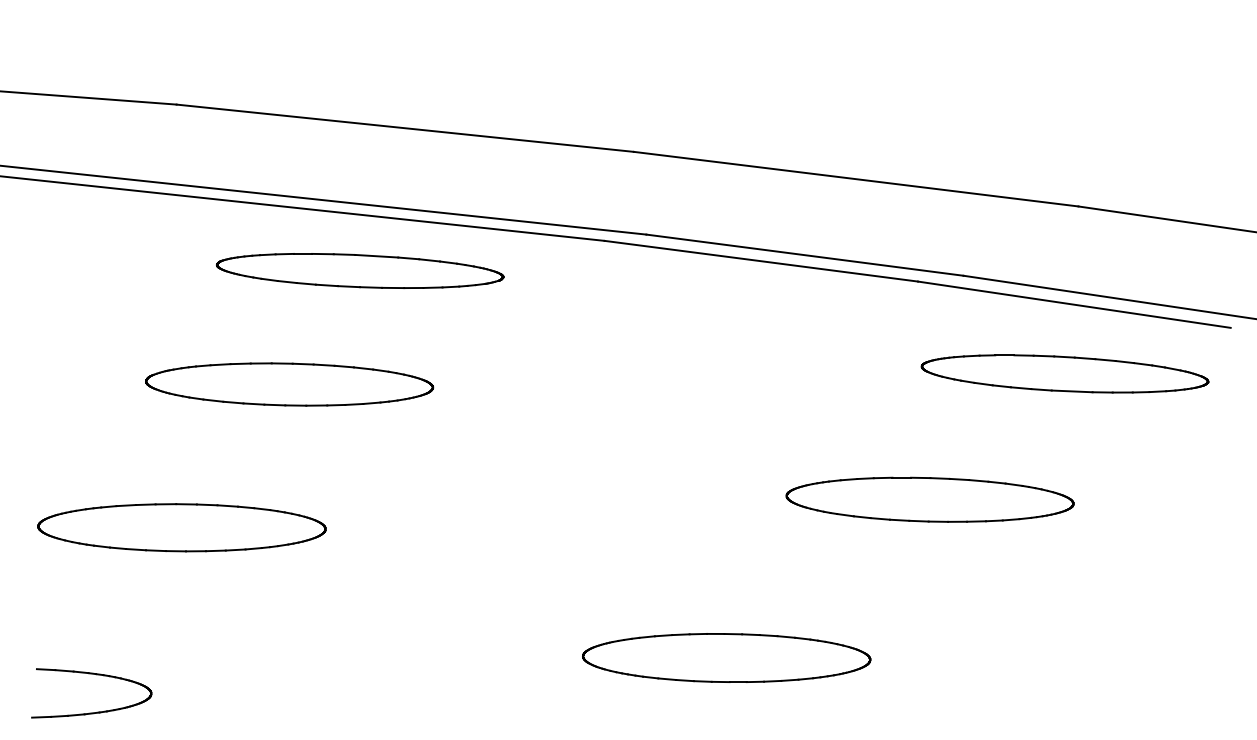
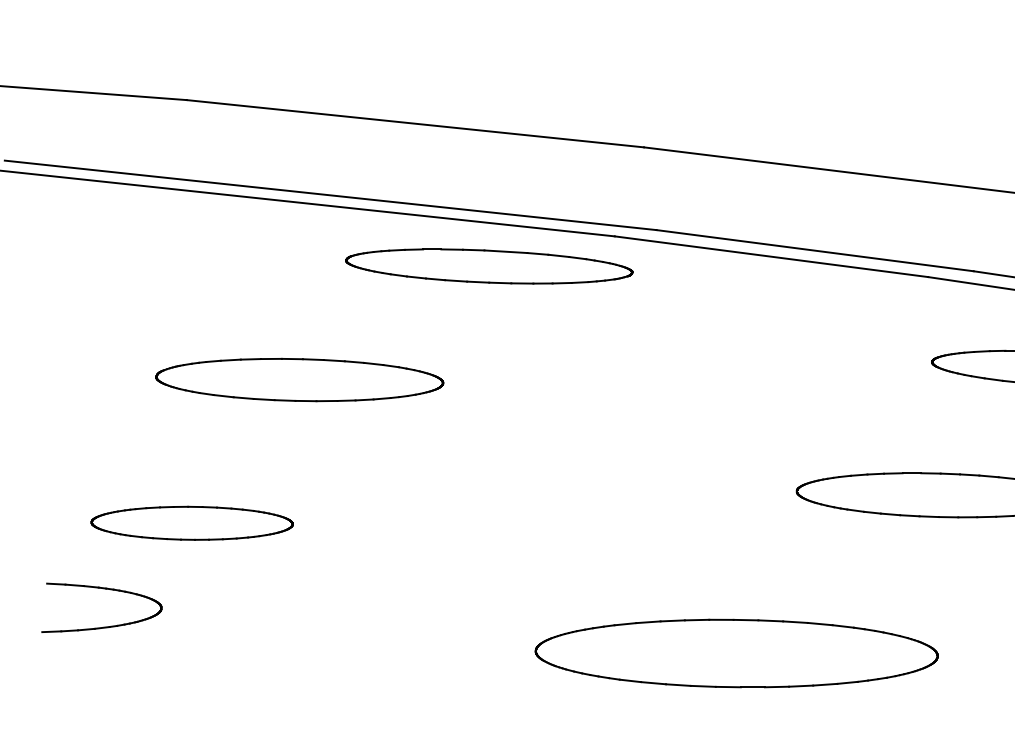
part: (360, 270) -> (489, 266), moved
part: (181, 527) -> (191, 523), size x0.7
part: (726, 657) -> (736, 653), size x1.4
part: (96, 675) -> (106, 590), moved

